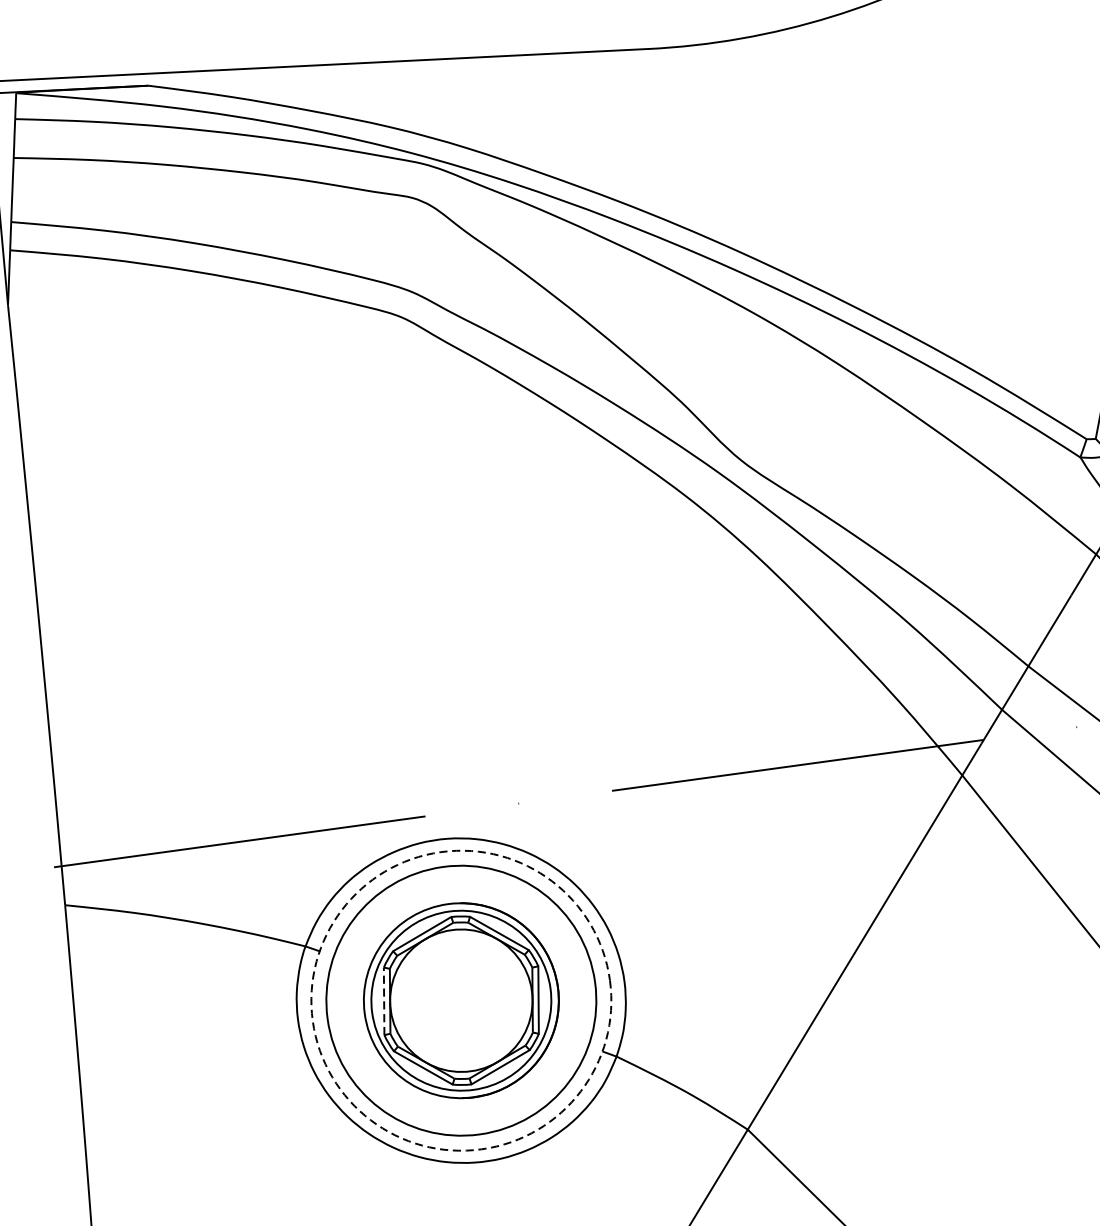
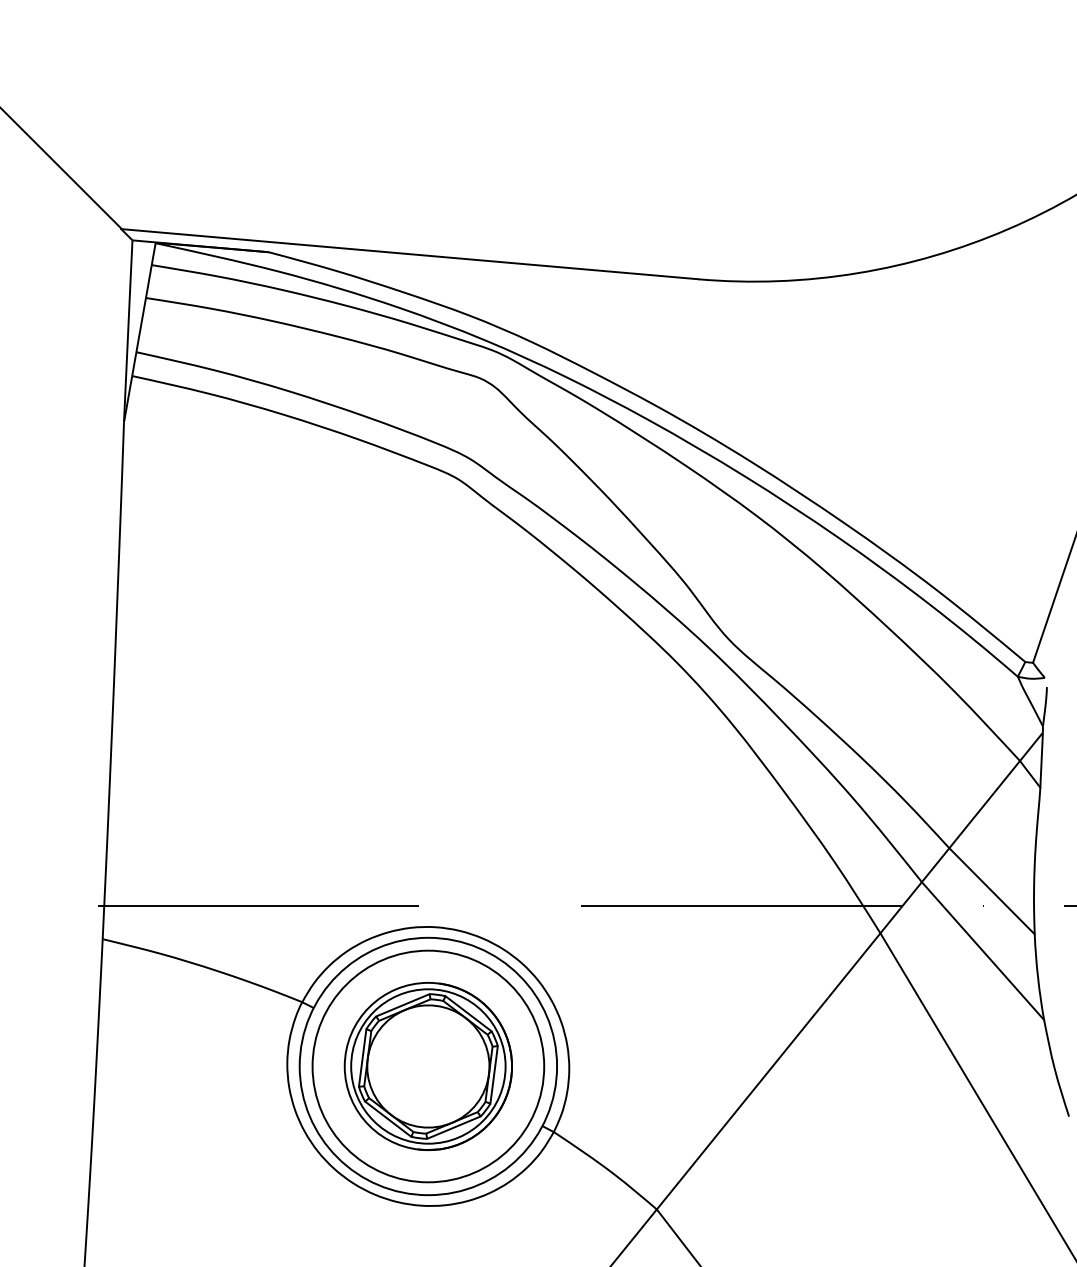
circle: (461, 1000) -> (428, 1066), dashed -> solid
line: (384, 1001) -> (362, 1058), dashed -> solid

